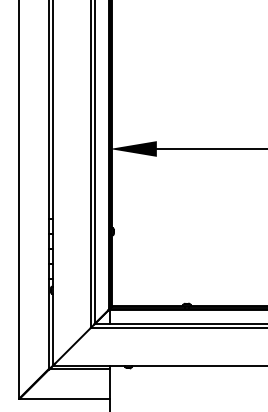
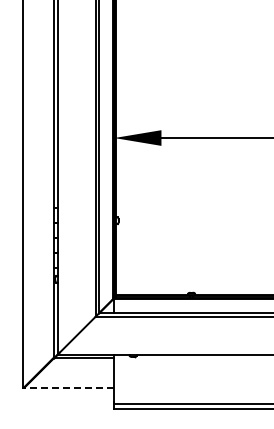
line: (64, 399) -> (69, 388), solid -> dashed

